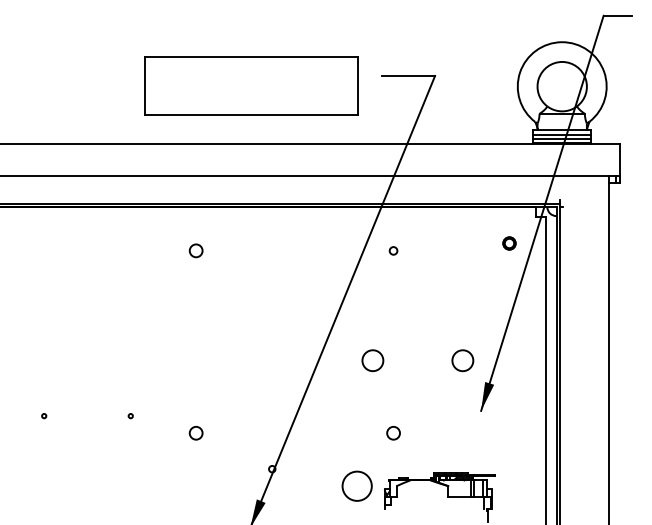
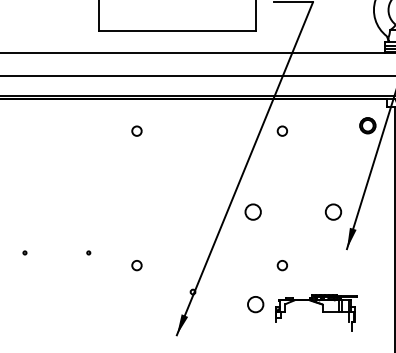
part: (509, 243) -> (367, 125), size x1.67
circle: (393, 250) -> (282, 130), size x1.67
circle: (372, 360) -> (252, 211), moved
circle: (357, 485) -> (255, 304), size x0.71

